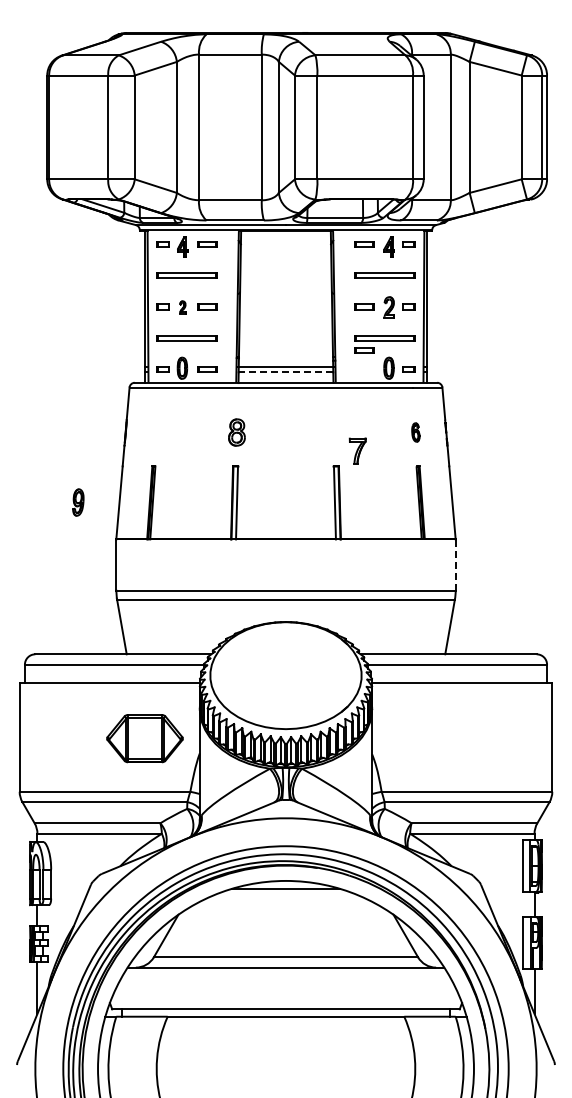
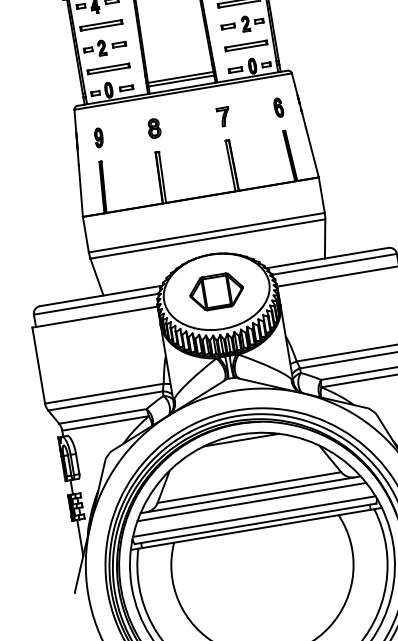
part: (182, 307) -> (101, 48), size x1.67
part: (364, 350) -> (235, 69), moved
line: (285, 372) -> (181, 81), dashed -> solid
part: (415, 432) -> (278, 107), size x1.43
part: (357, 450) -> (223, 116), moved
part: (78, 502) -> (99, 137), moved
line: (455, 564) -> (321, 194), dashed -> solid
part: (144, 738) -> (216, 291), moved
line: (285, 978) -> (251, 502), added
line: (285, 998) -> (253, 516), added

